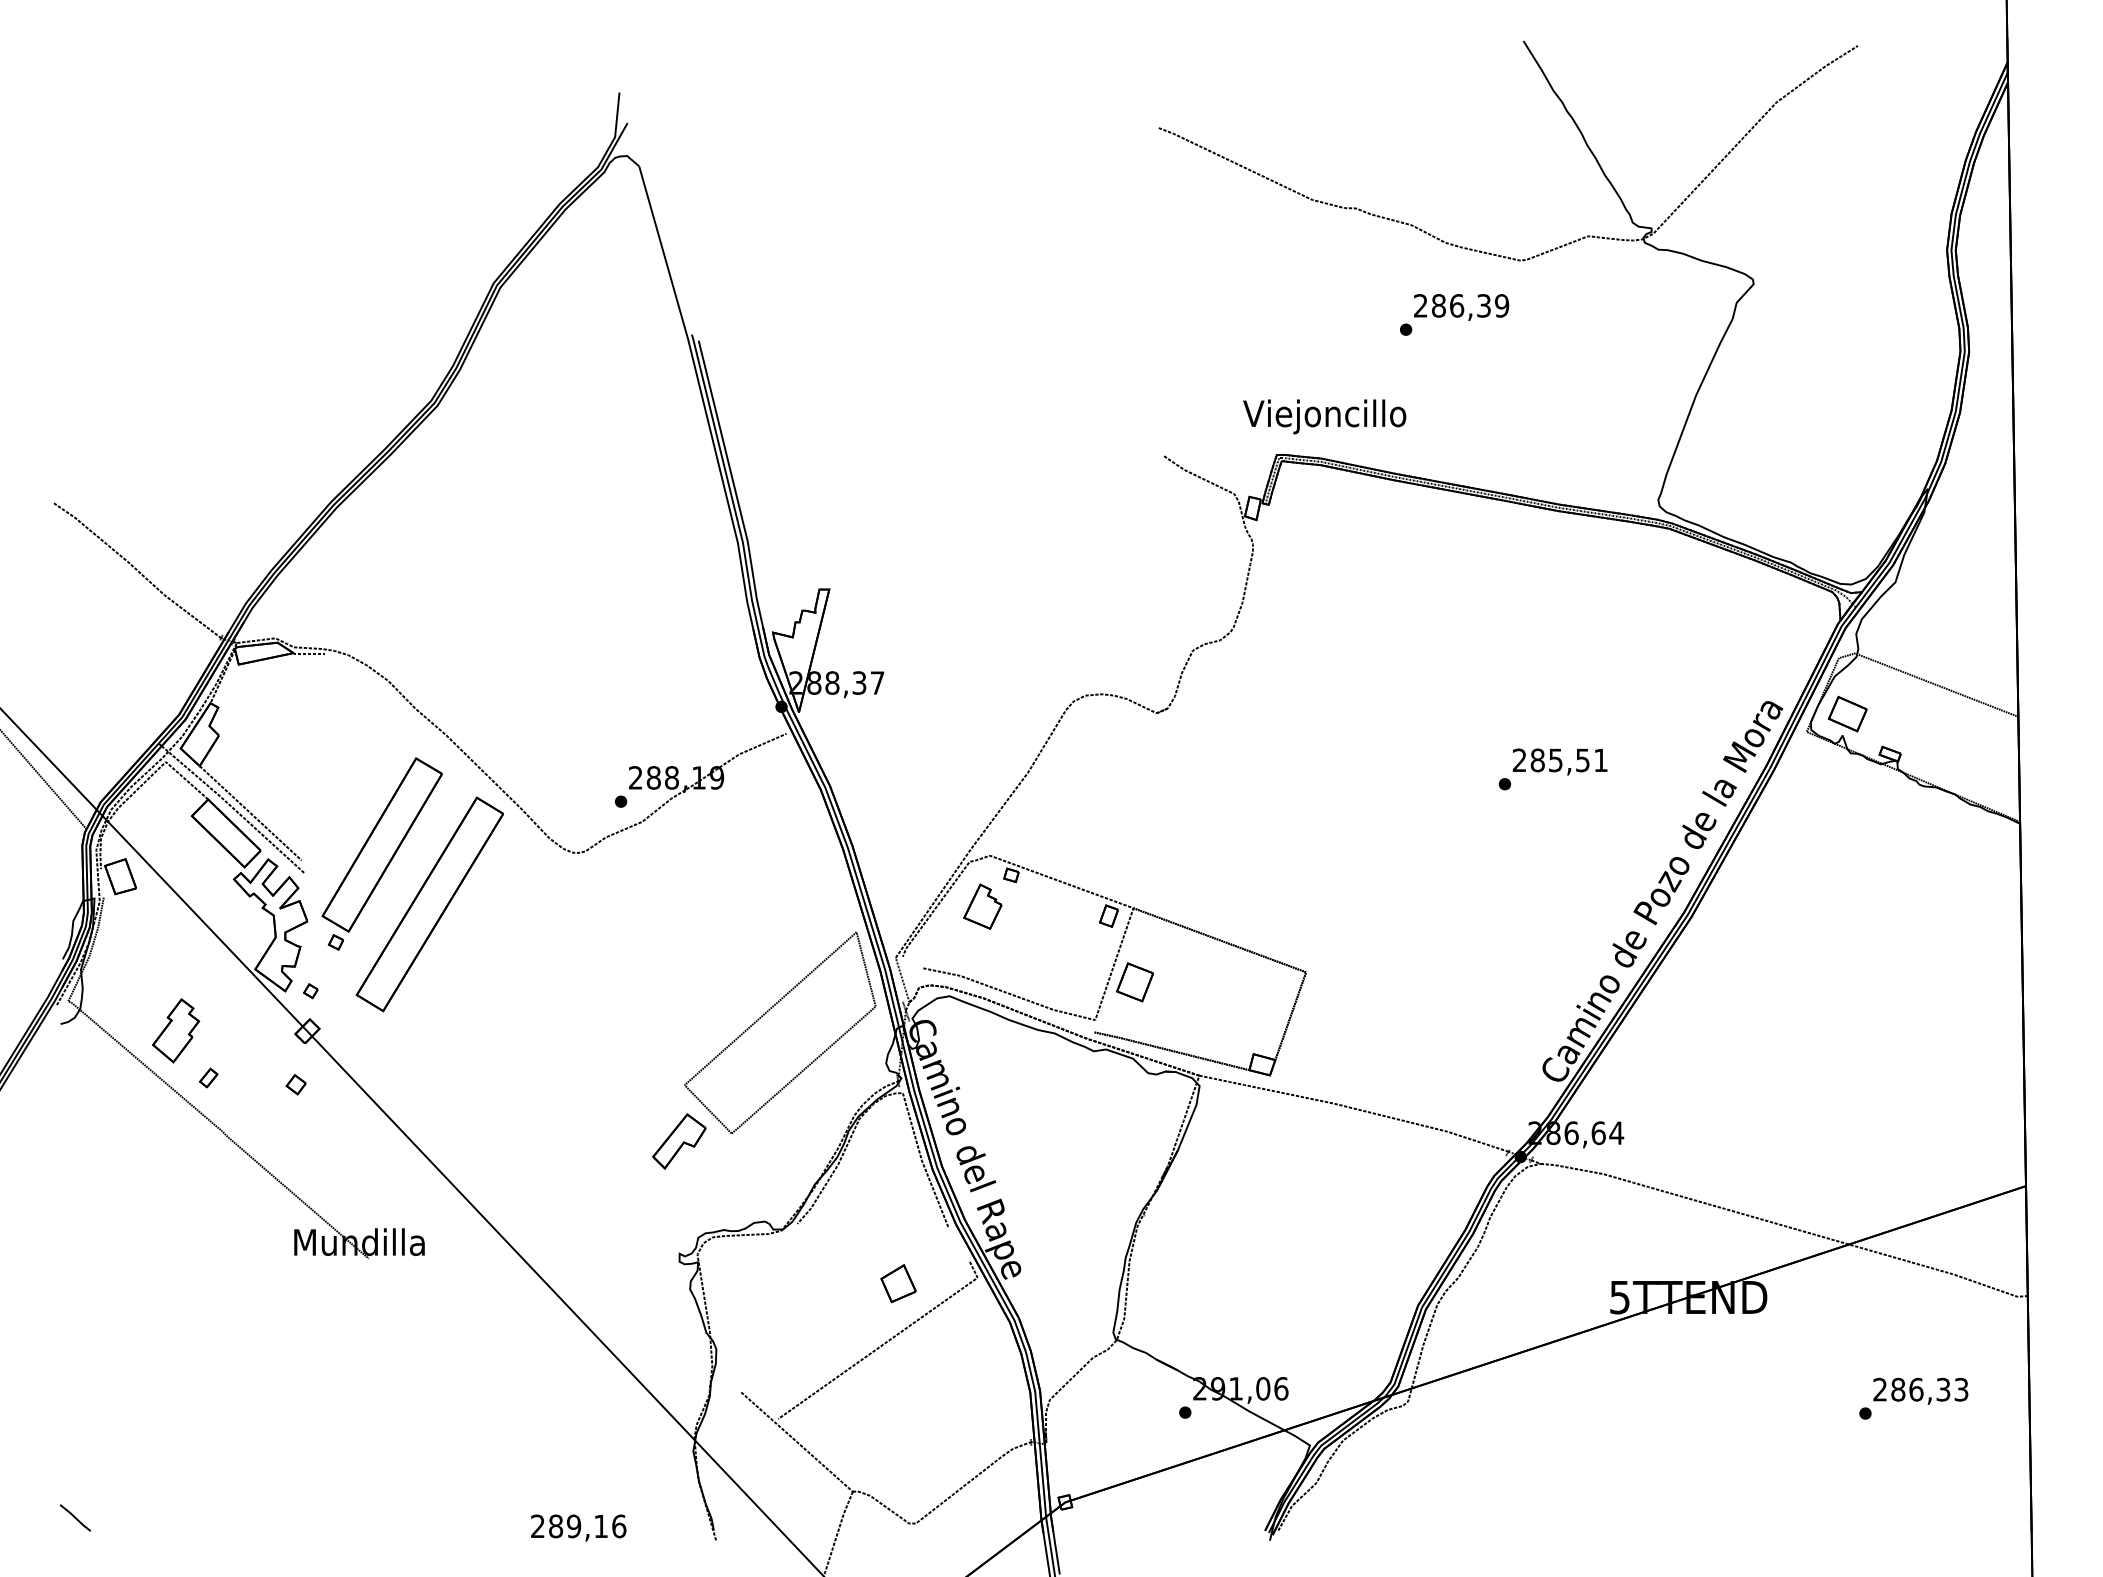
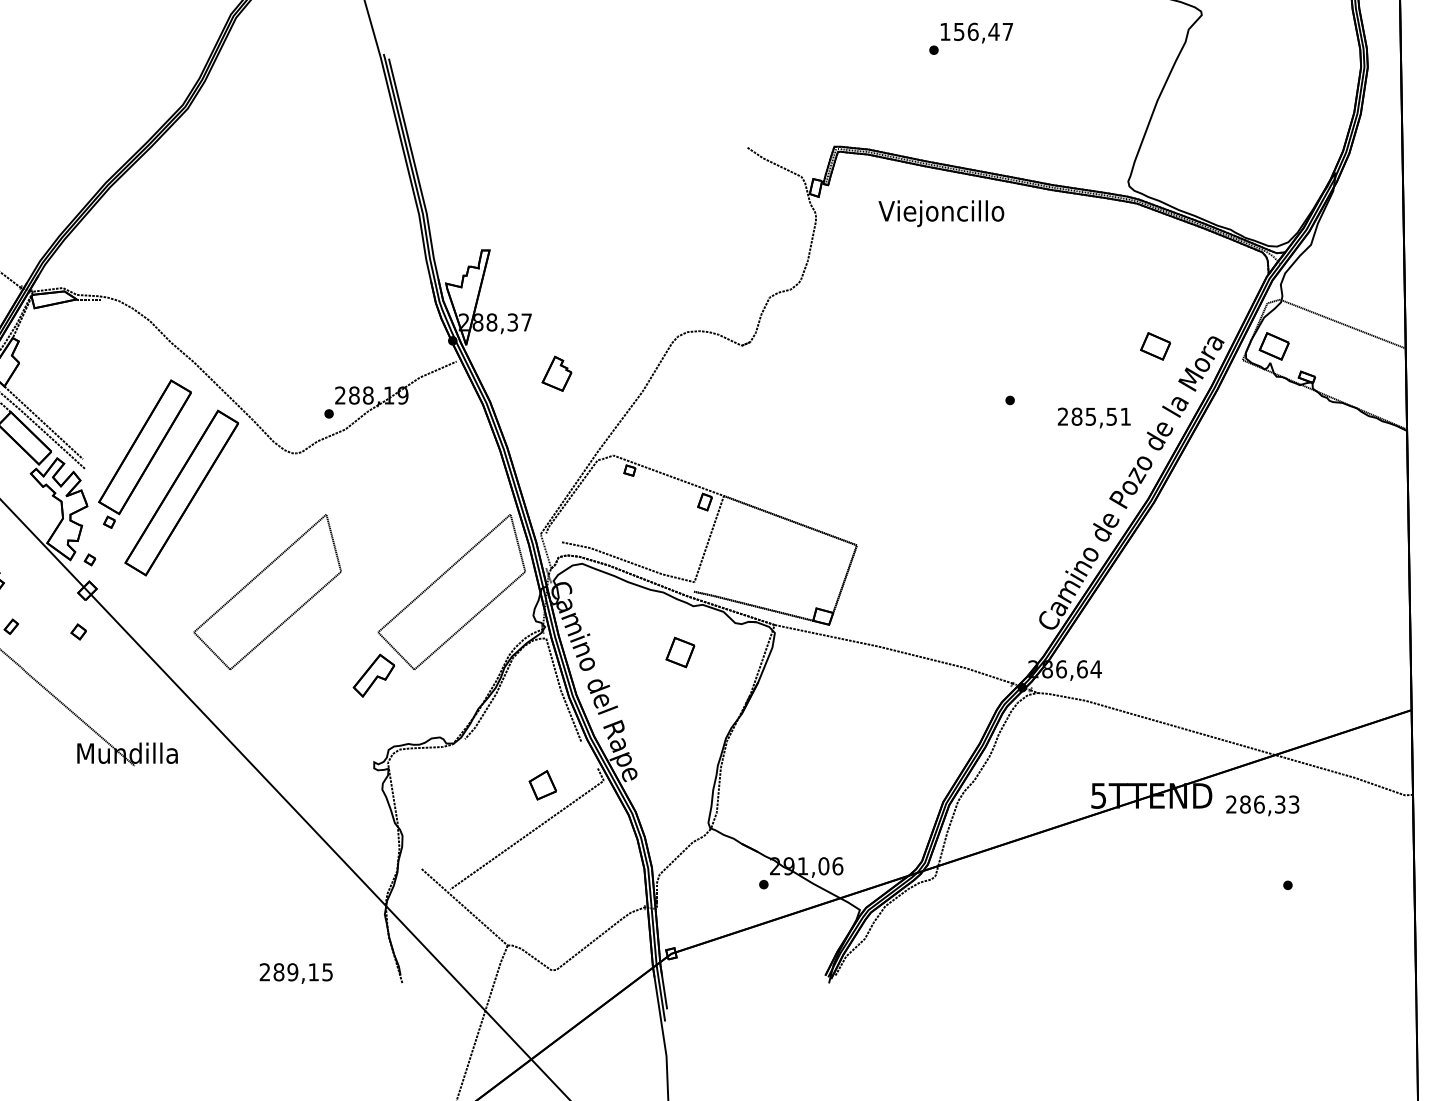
text: (1461, 305) -> (976, 31), 286,39 -> 156,47
text: (1324, 416) -> (941, 213), moved
part: (1693, 713) -> (1155, 345), added
text: (1559, 761) -> (1093, 417), moved
part: (982, 906) -> (556, 373), moved
part: (1134, 982) -> (680, 652), moved
part: (541, 1032) -> (267, 591), added
text: (1920, 1390) -> (1262, 805), moved
text: (619, 1526) -> (327, 972), 289,16 -> 289,15

